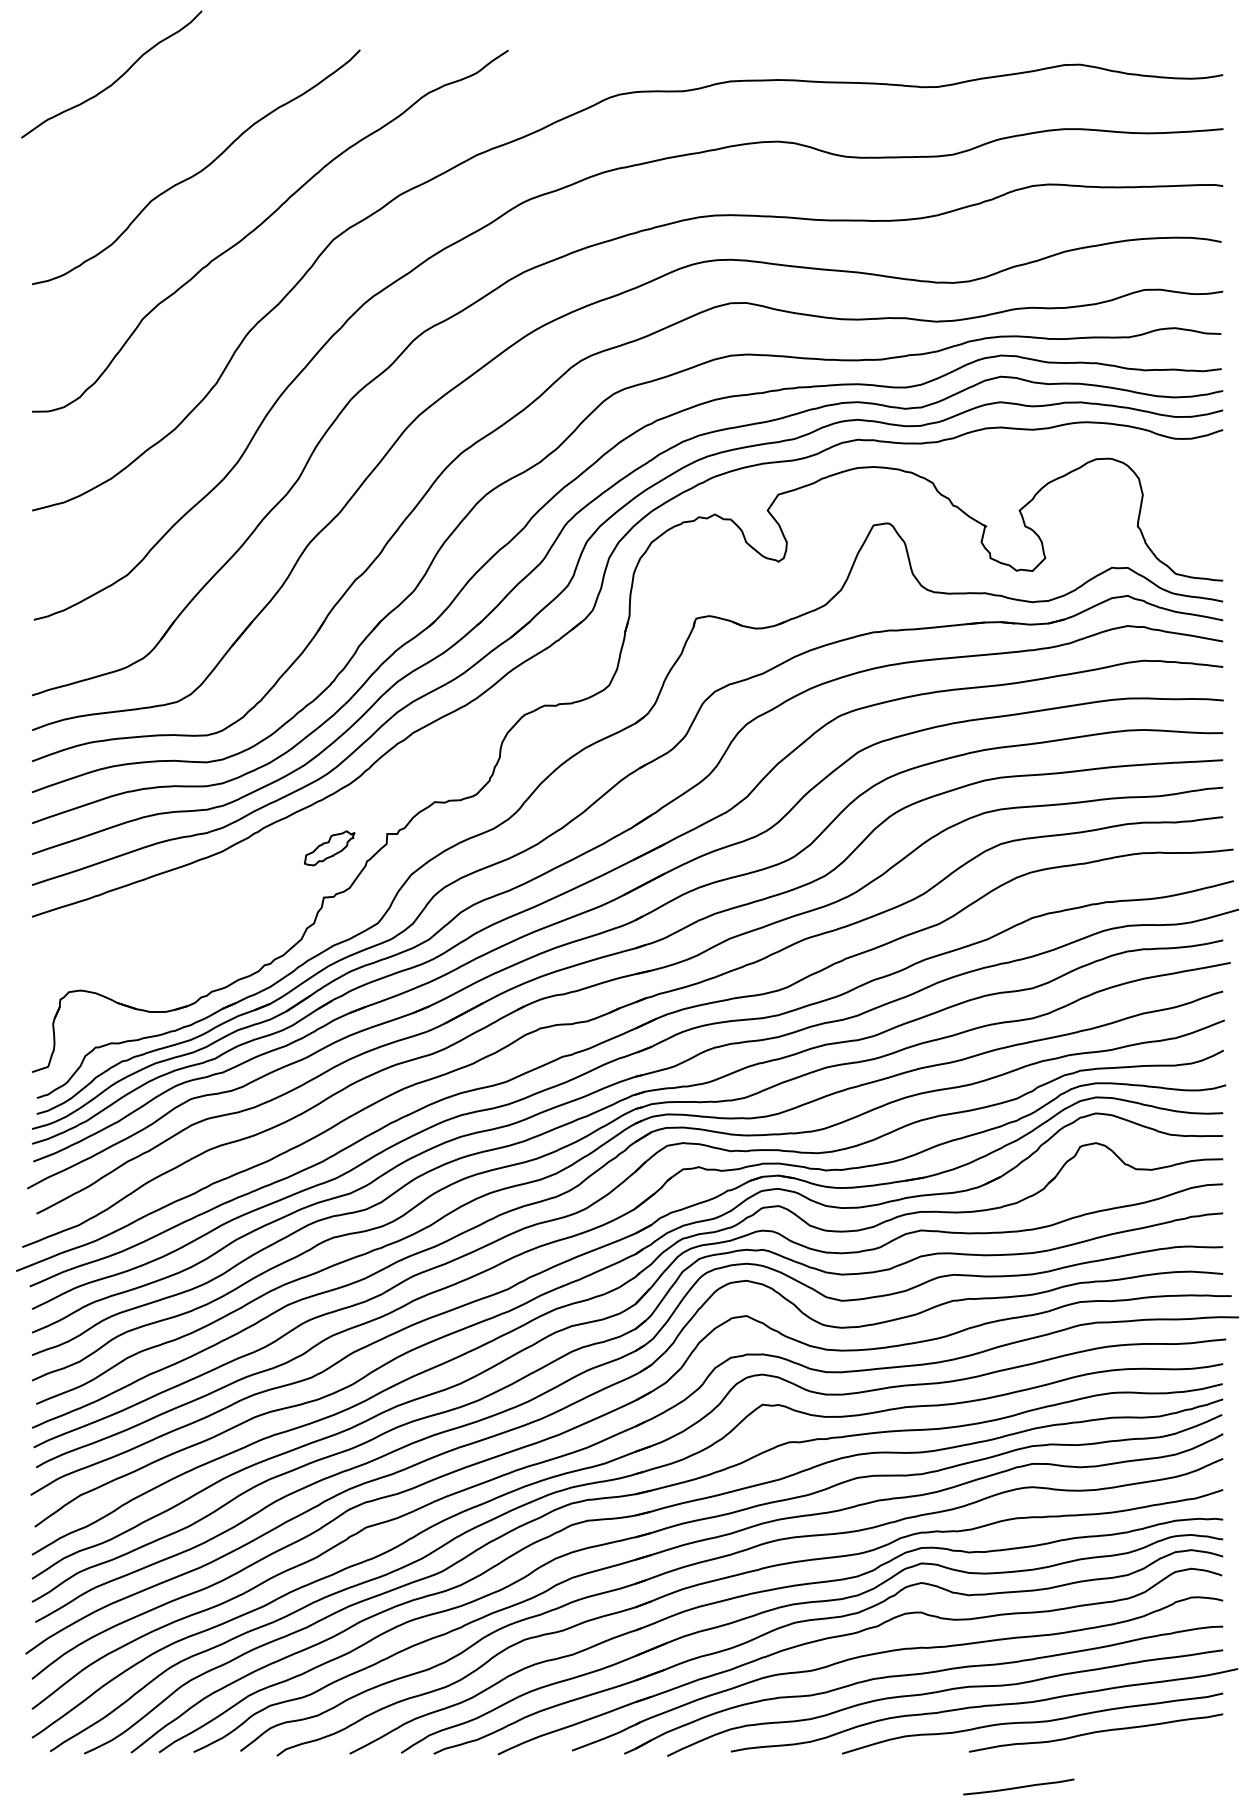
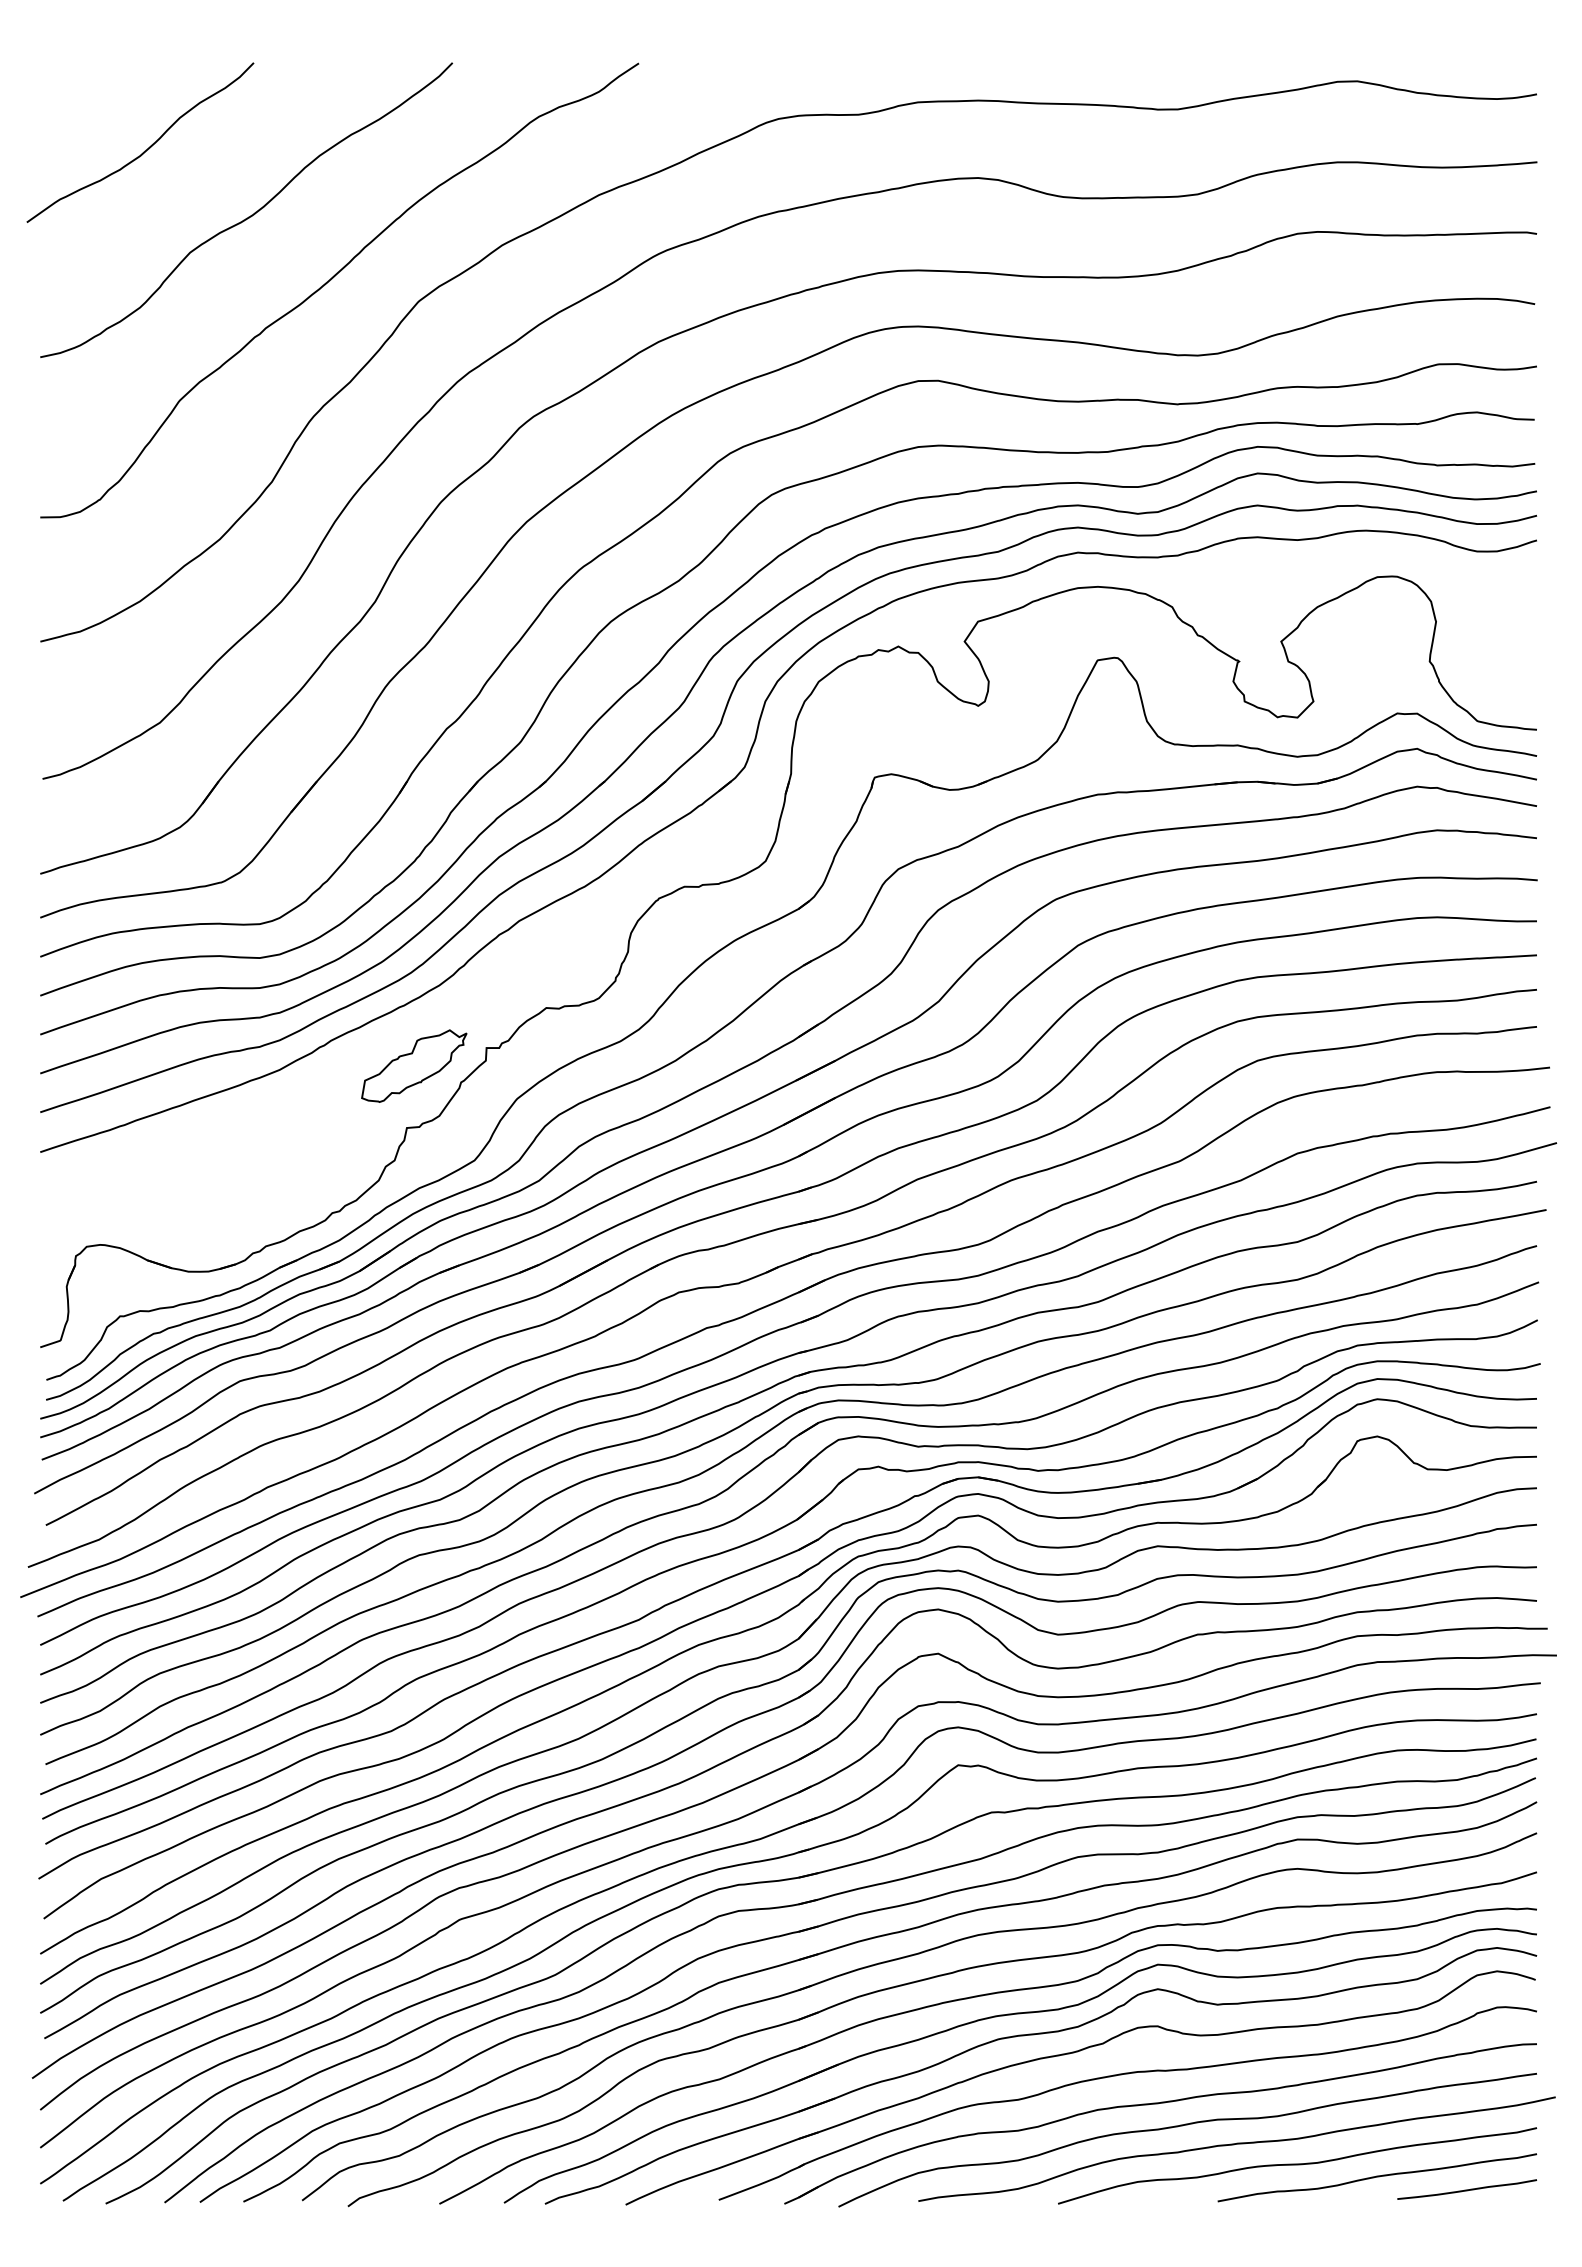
curve: (115, 80) -> (144, 150), moved
part: (329, 847) -> (414, 1065), size x1.67
curve: (1018, 1786) -> (1466, 2189), moved

